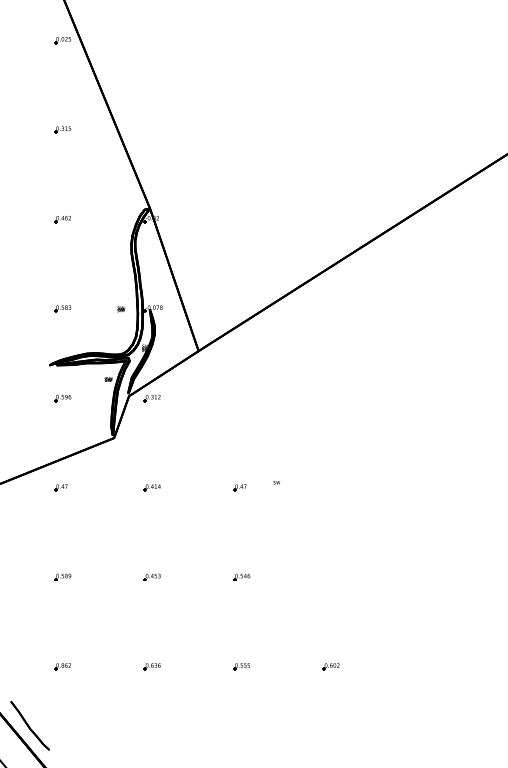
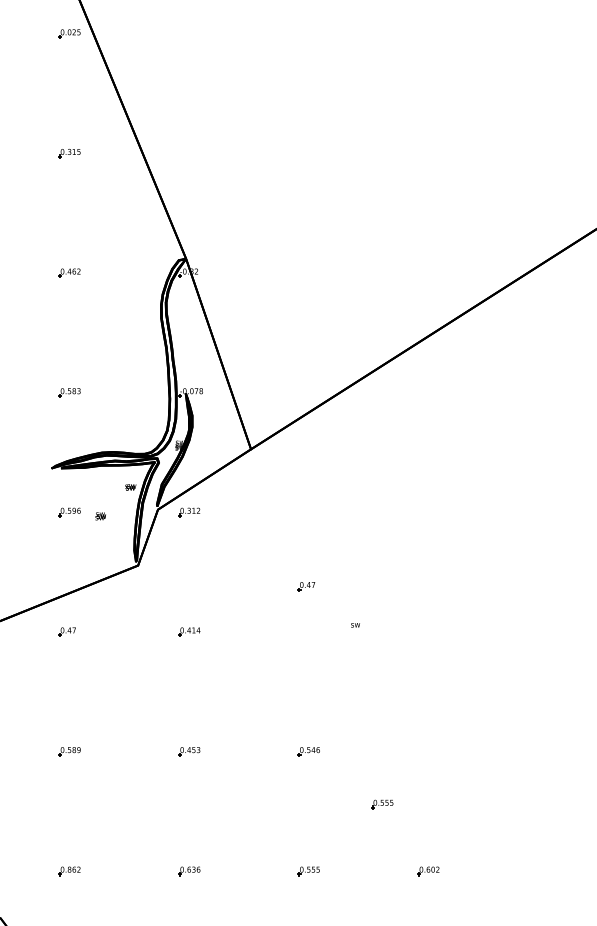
text: (121, 309) -> (101, 516), moved
part: (239, 487) -> (305, 586), moved
part: (296, 616) -> (381, 804), added

